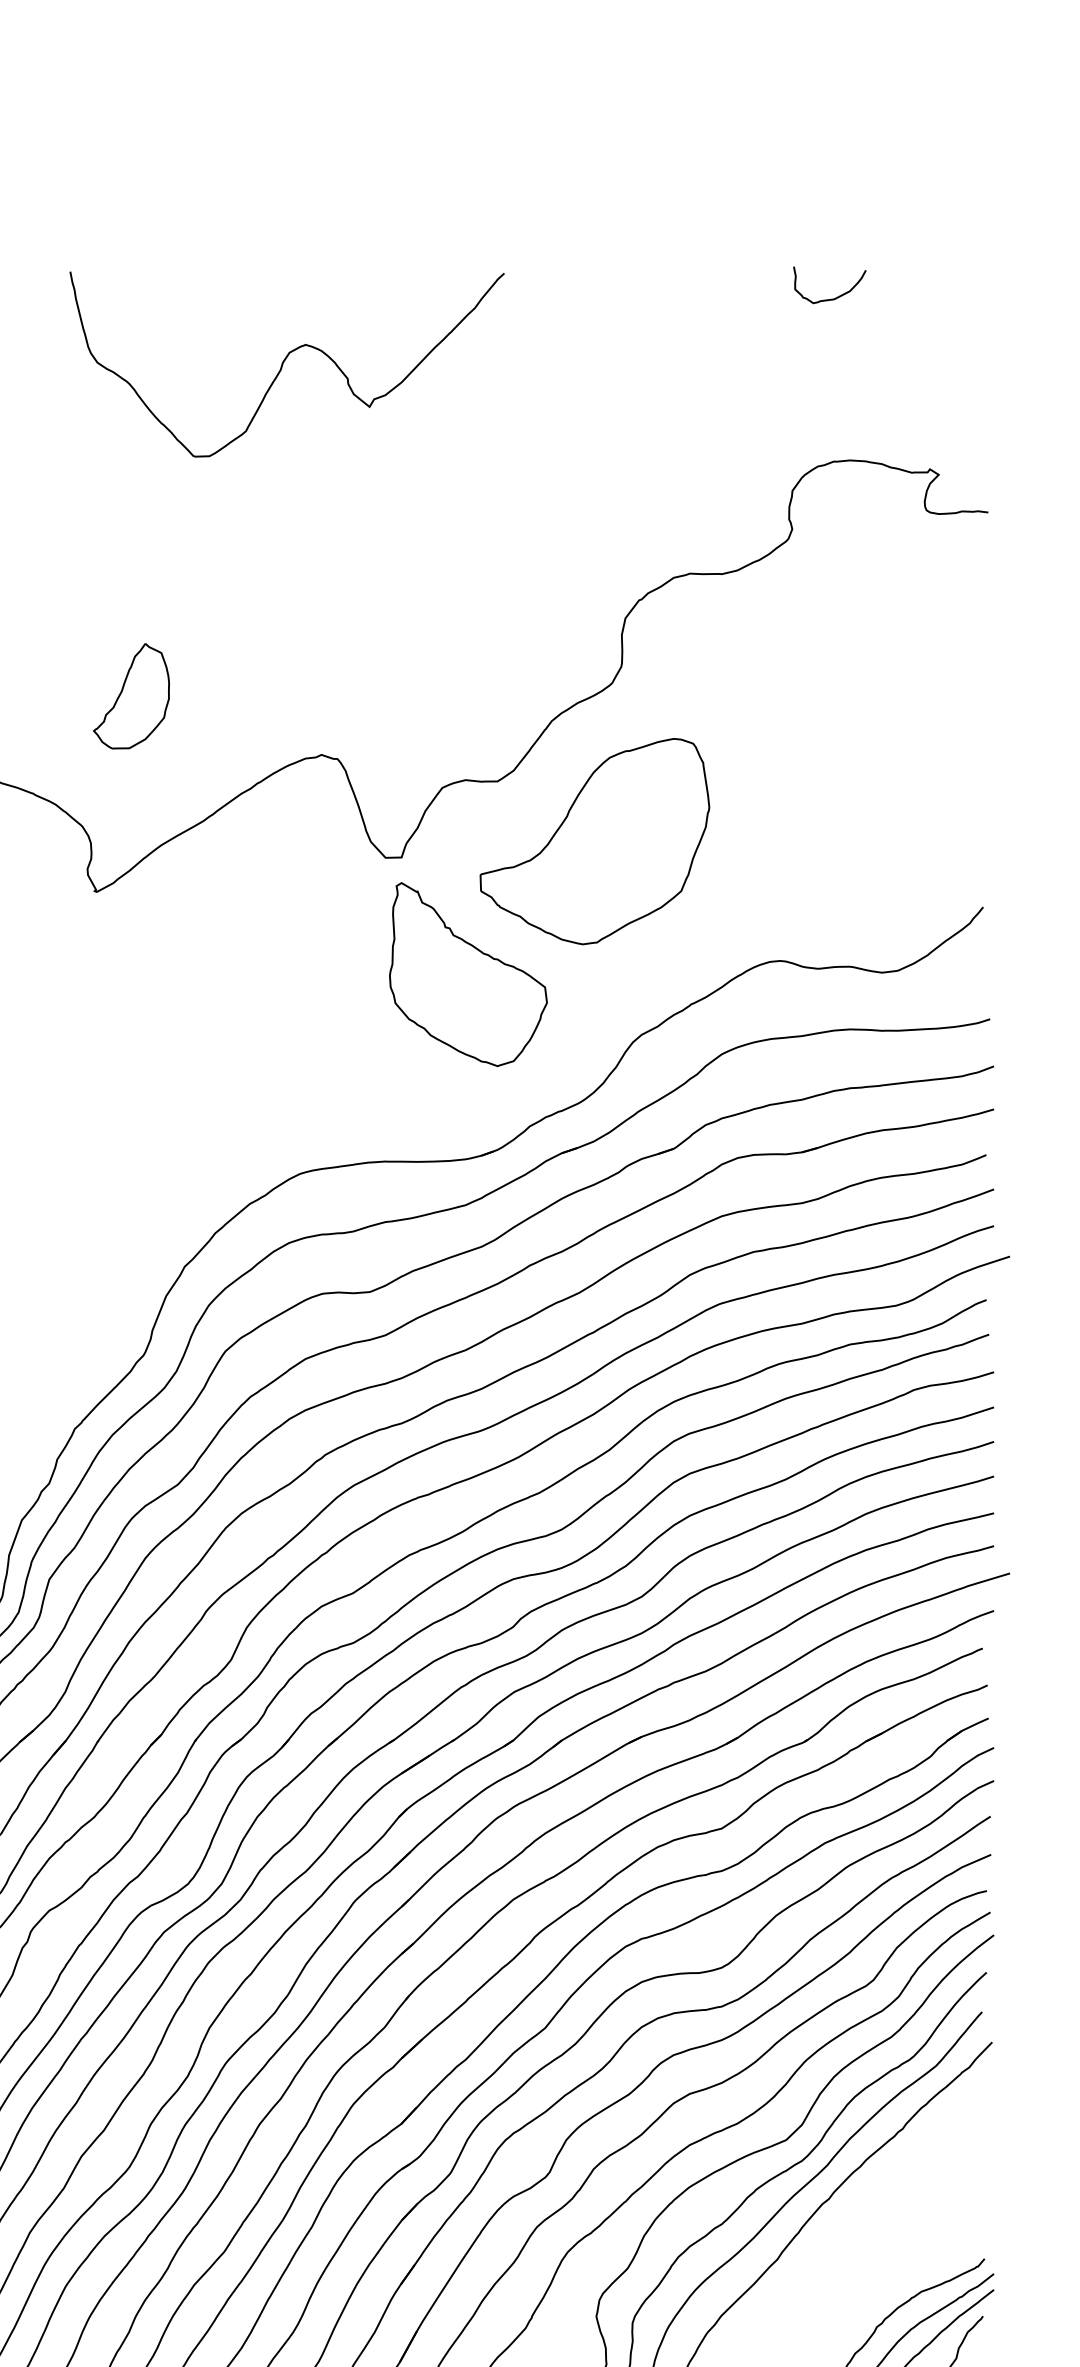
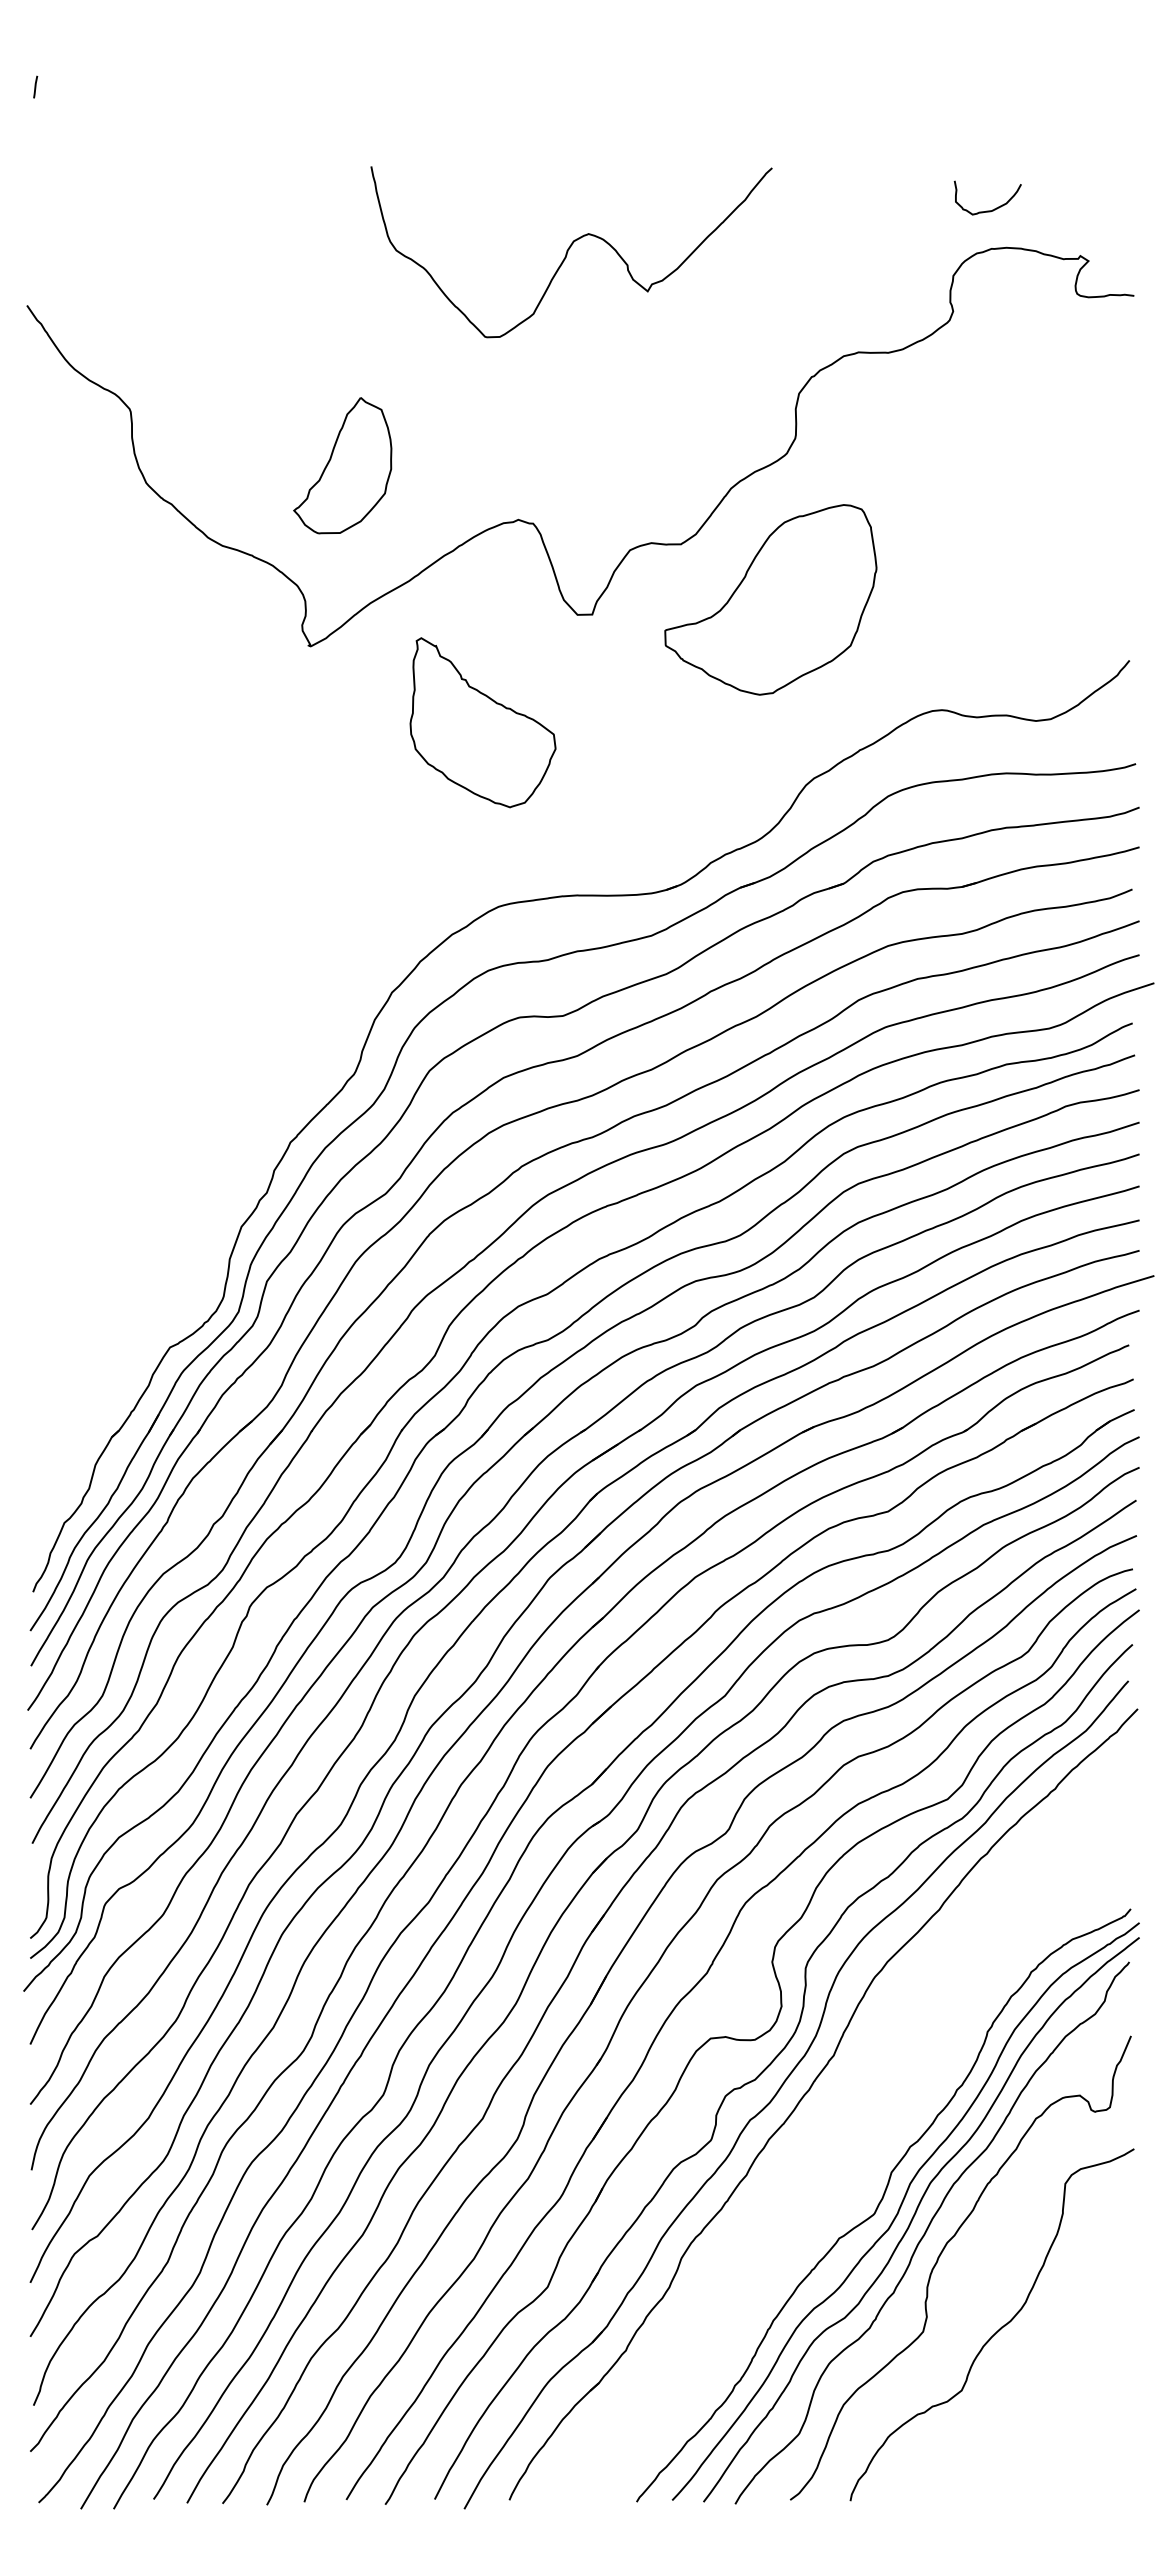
curve: (834, 297) -> (992, 209), moved
curve: (283, 363) -> (568, 251), moved
part: (131, 696) -> (342, 465), size x1.4
part: (467, 974) -> (482, 722), moved

